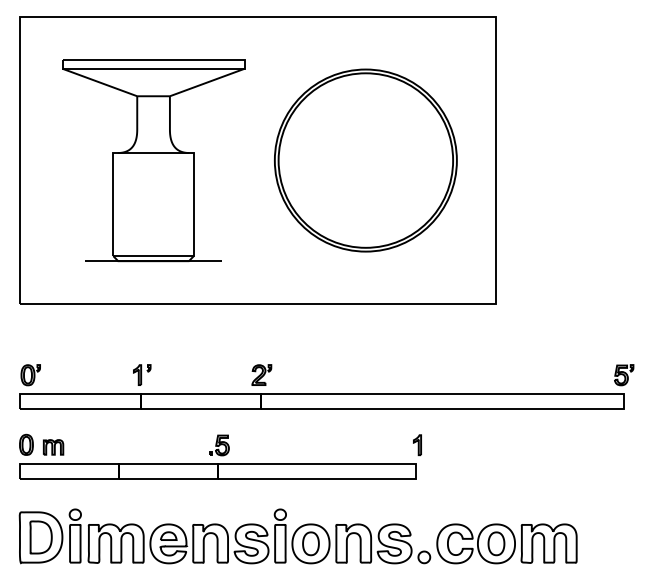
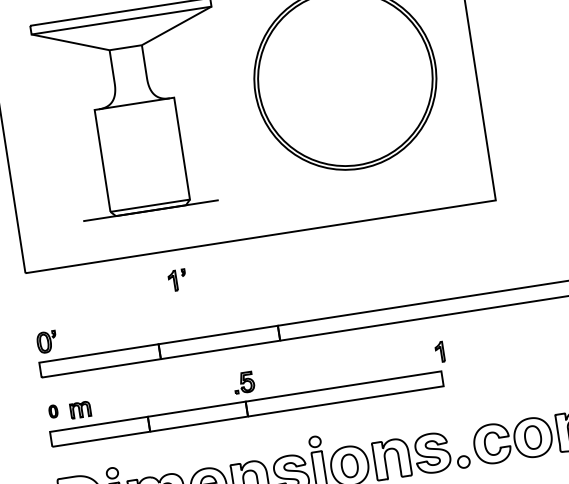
part: (142, 374) -> (177, 279), moved
part: (261, 374) -> (274, 306), removed
part: (26, 444) -> (53, 411), size x0.6

